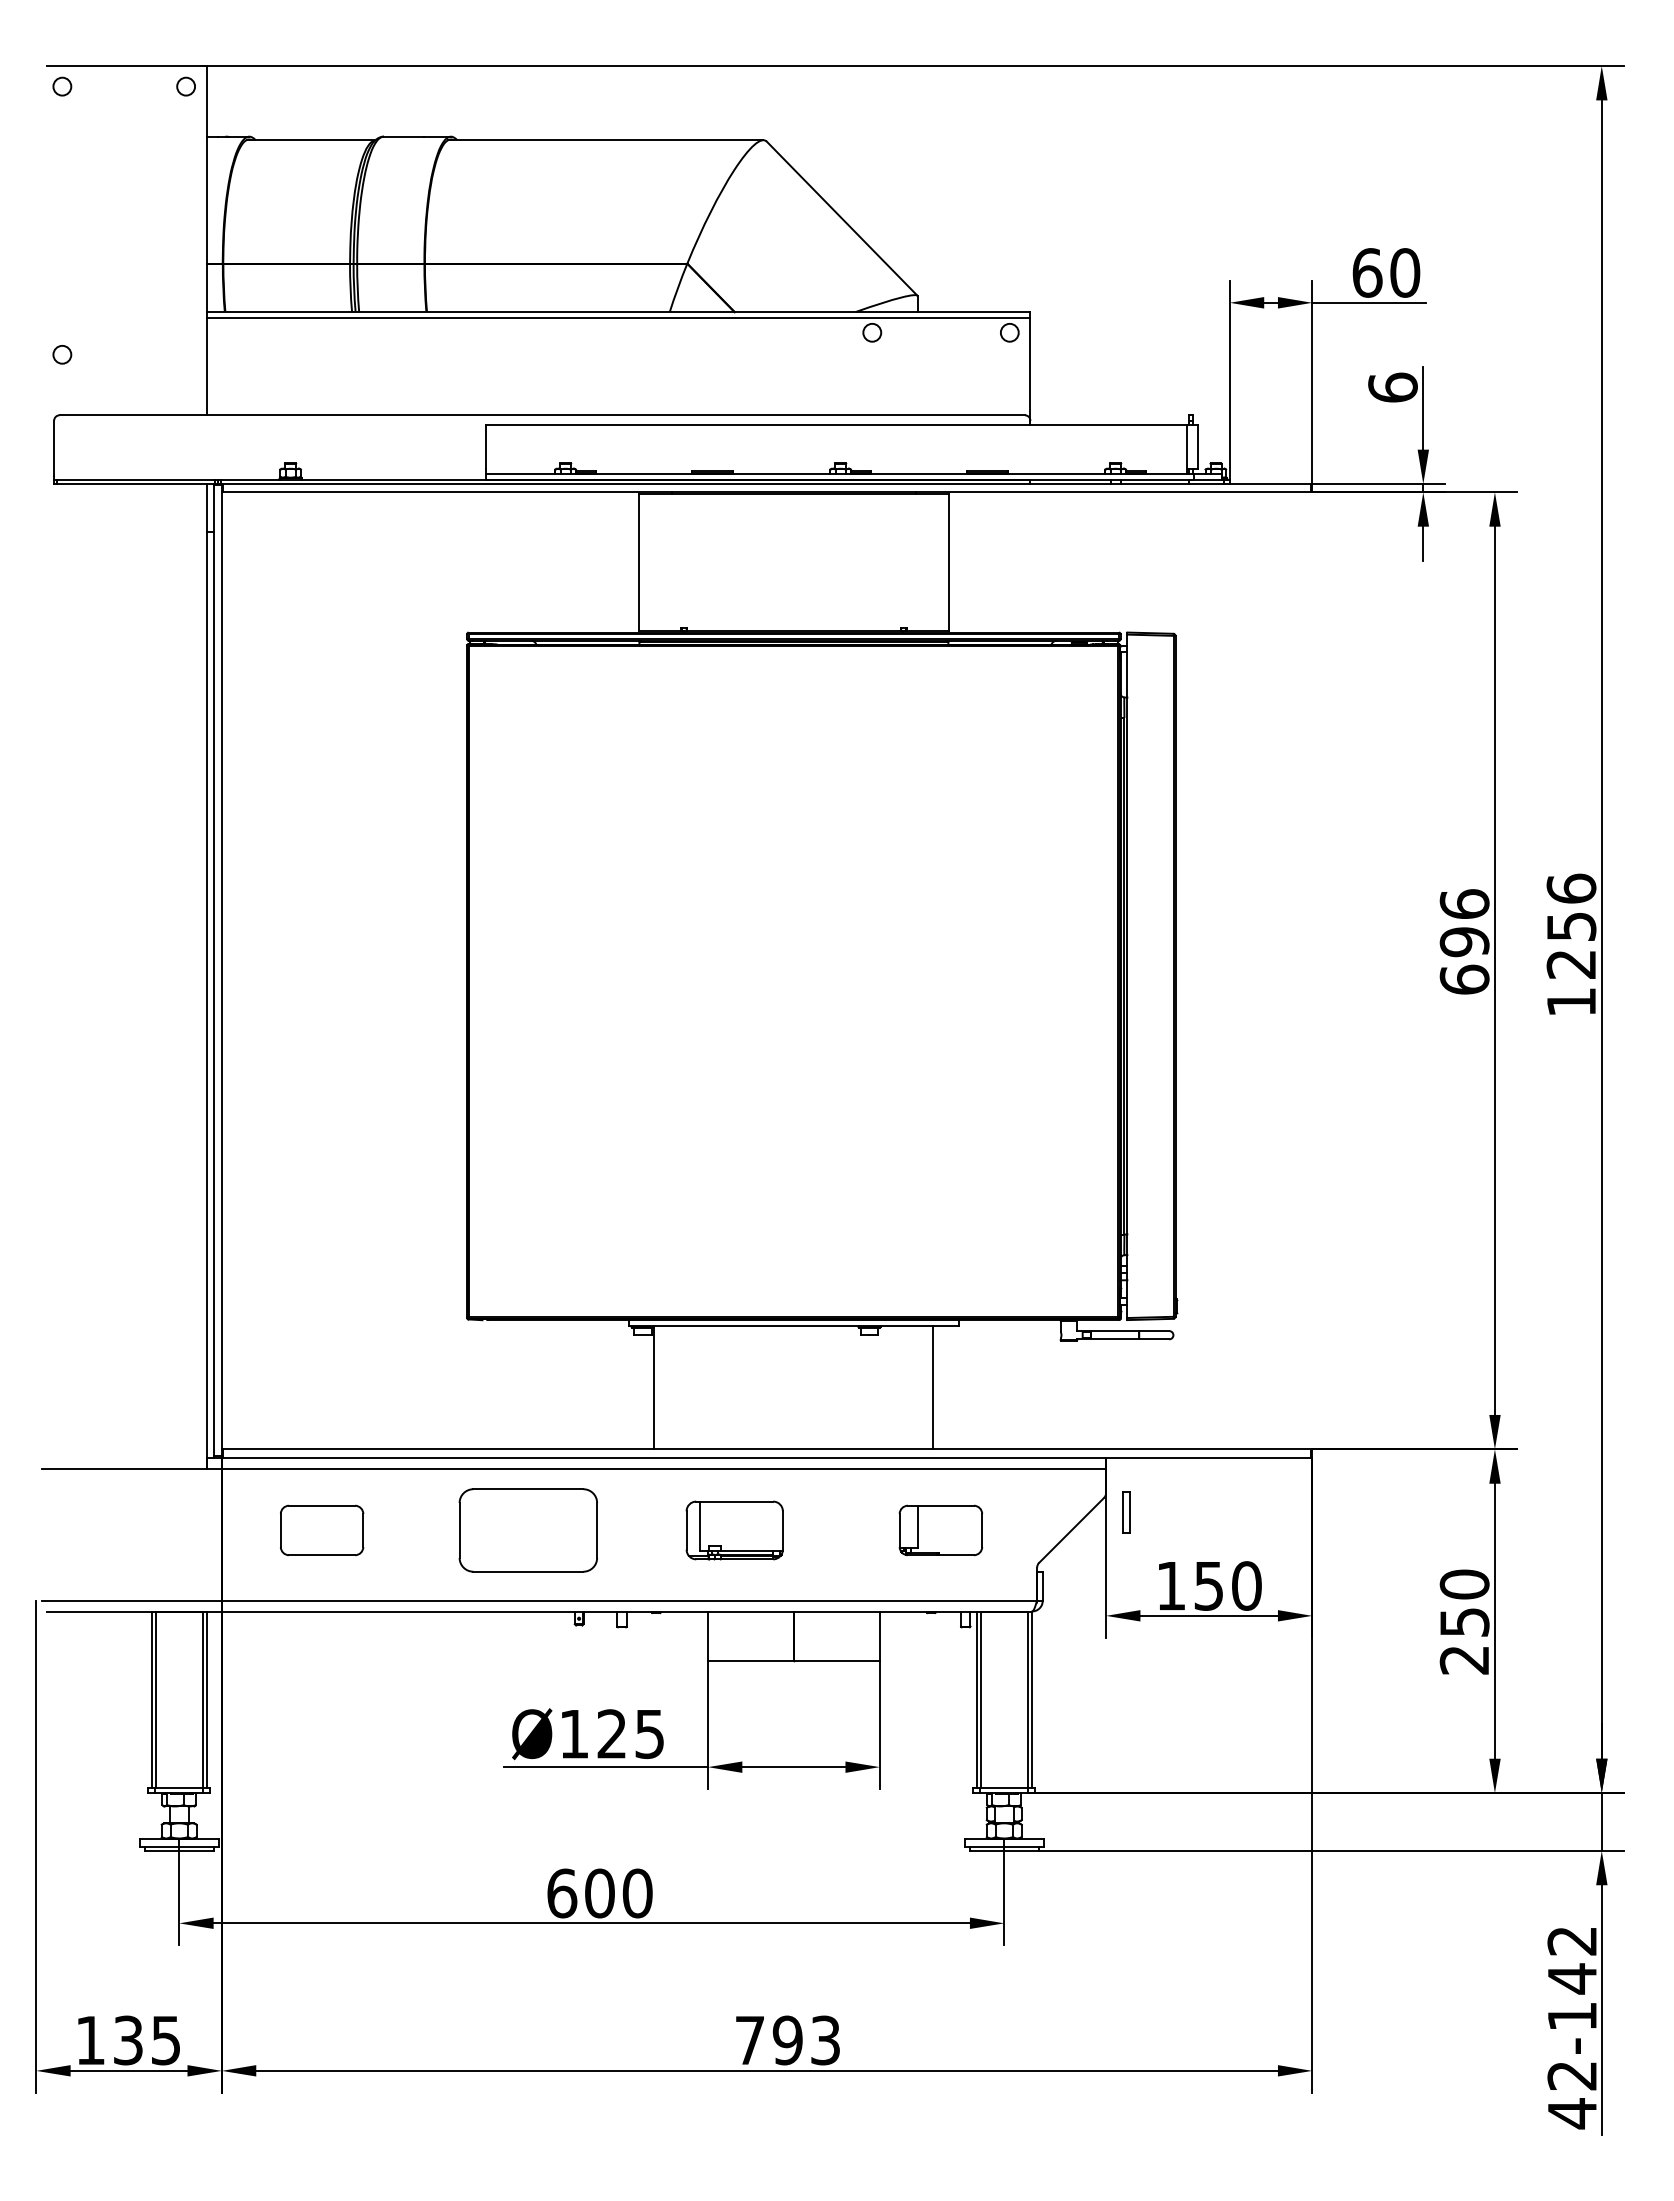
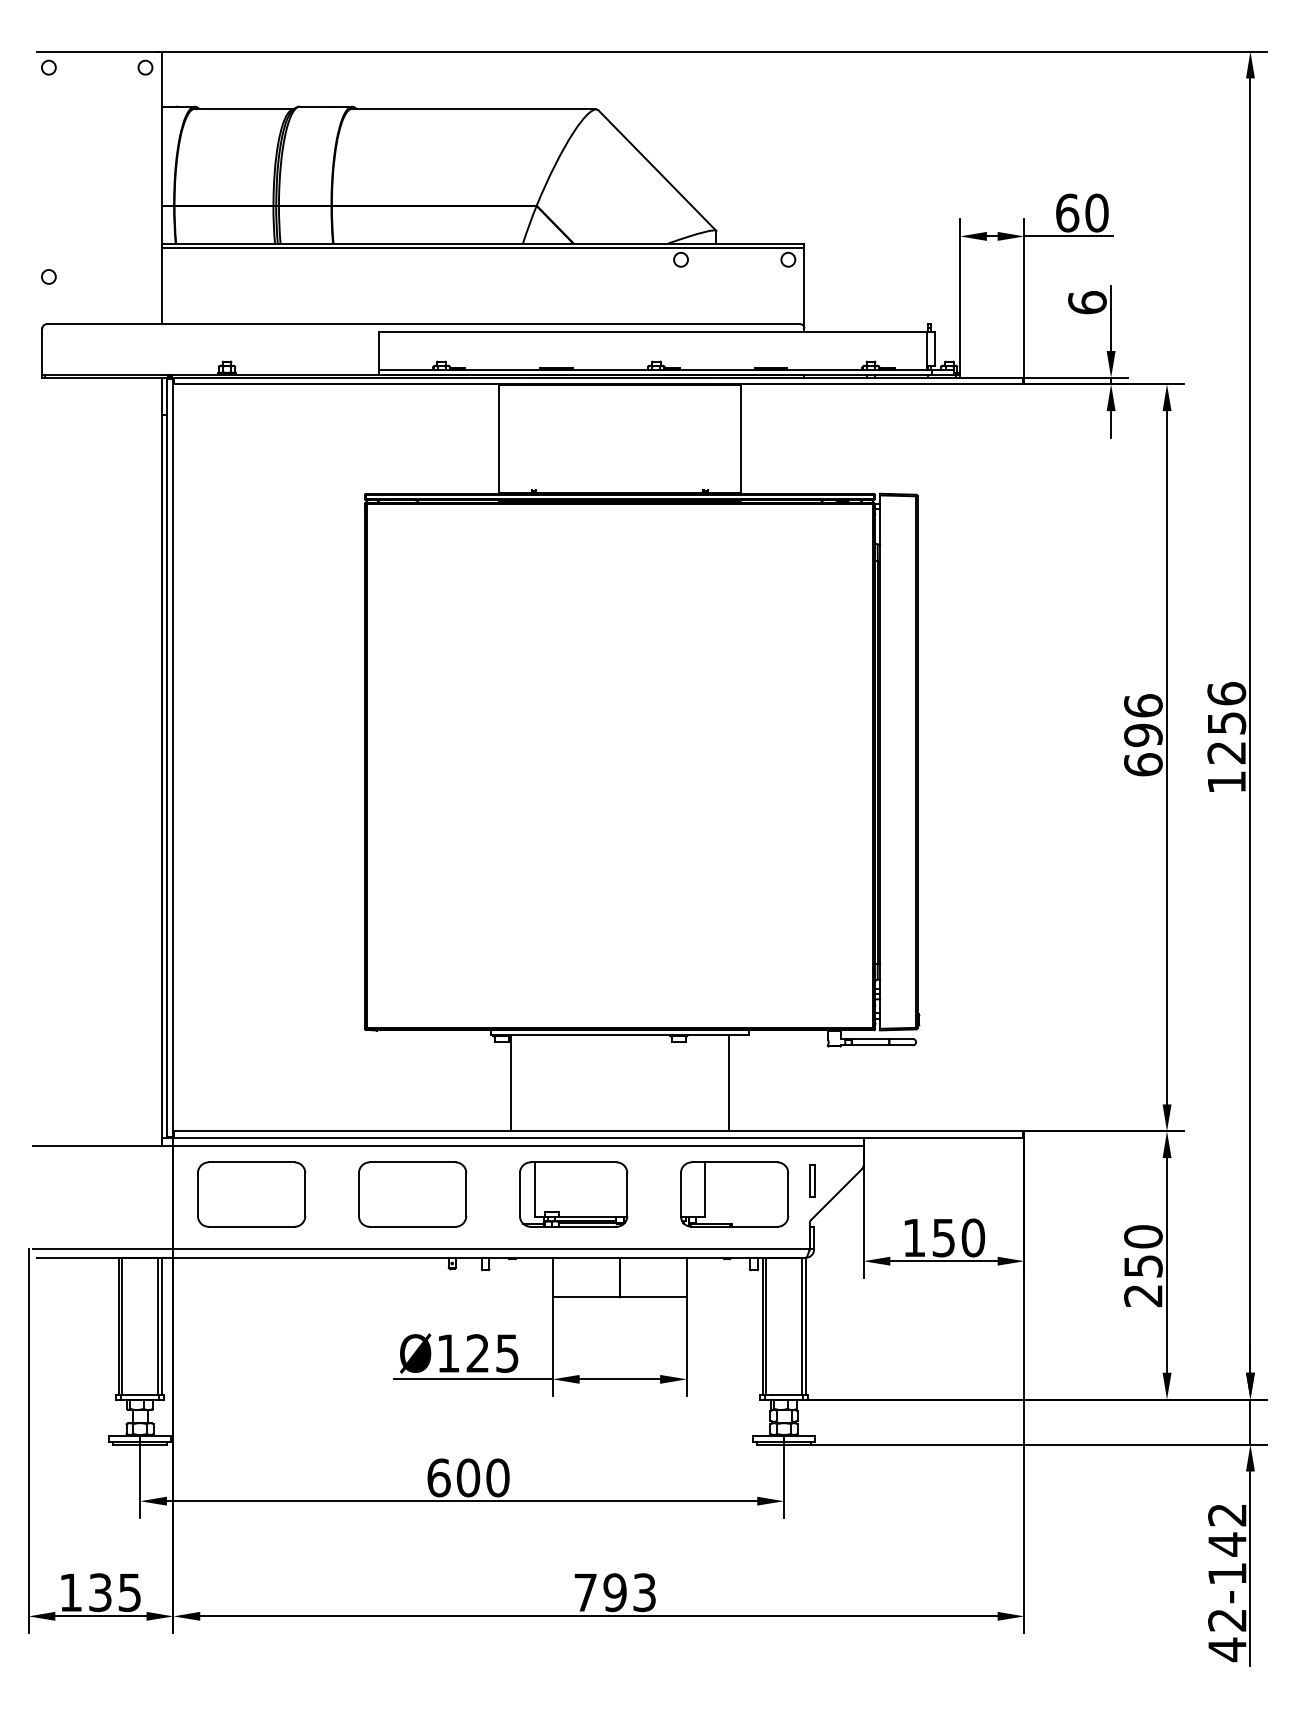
part: (1126, 1512) -> (812, 1180), moved
part: (321, 1530) -> (251, 1194), size x1.67
part: (734, 1530) -> (573, 1194), size x1.43
part: (940, 1530) -> (734, 1194), size x1.67

